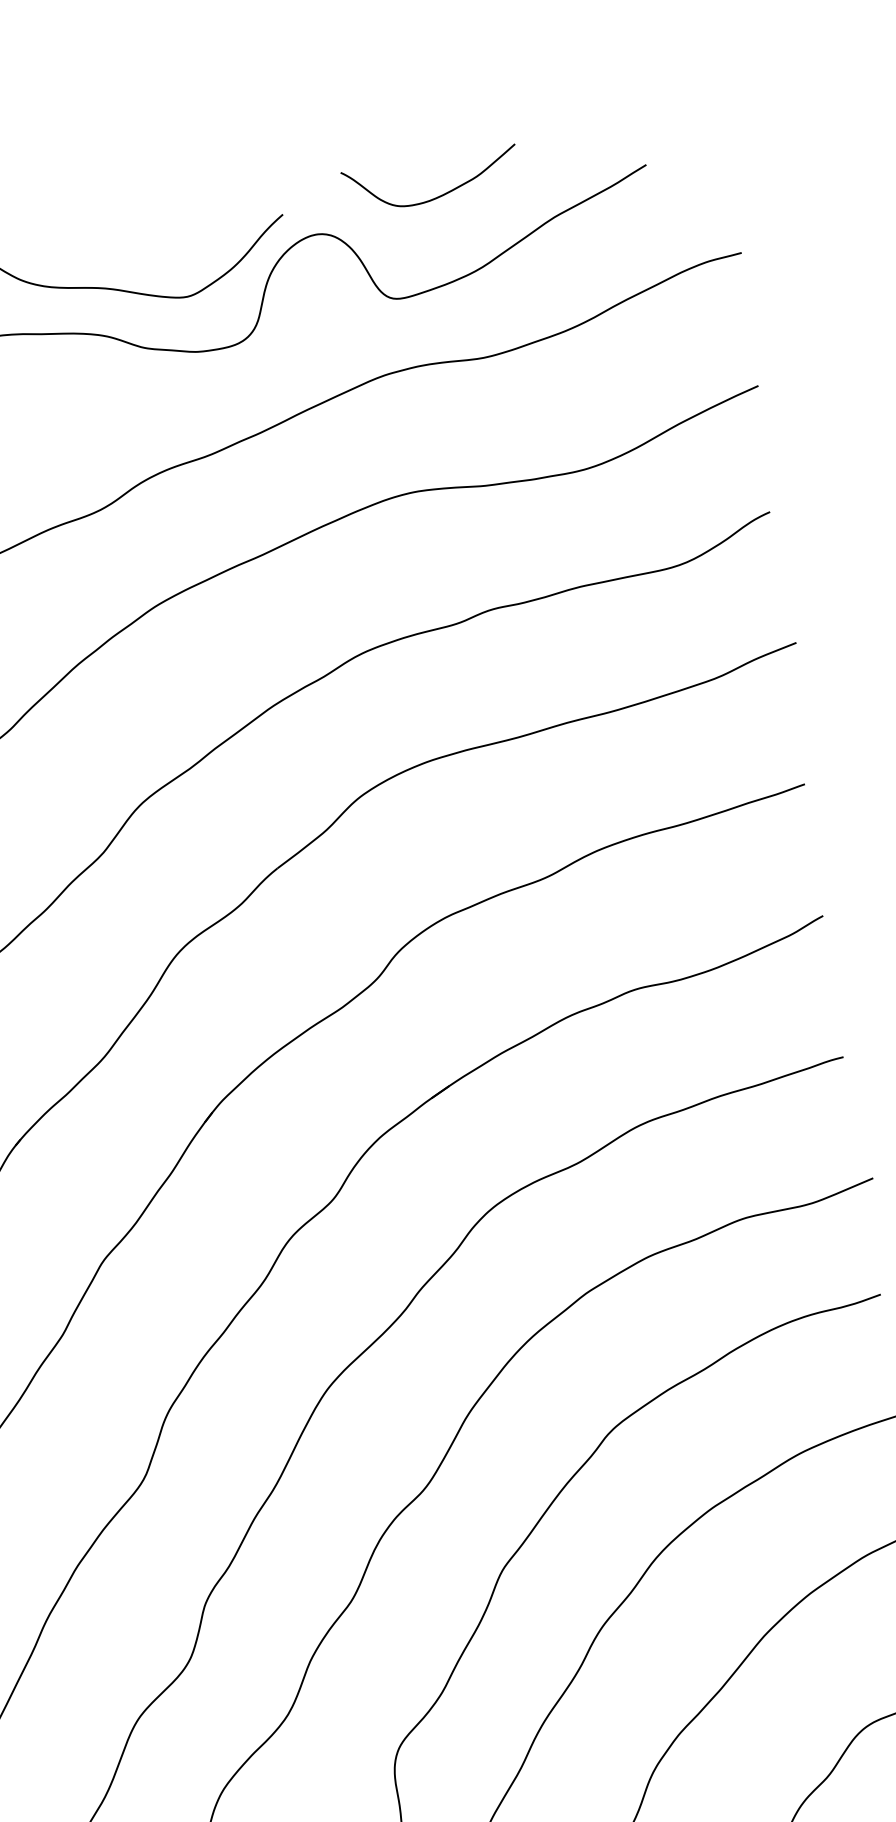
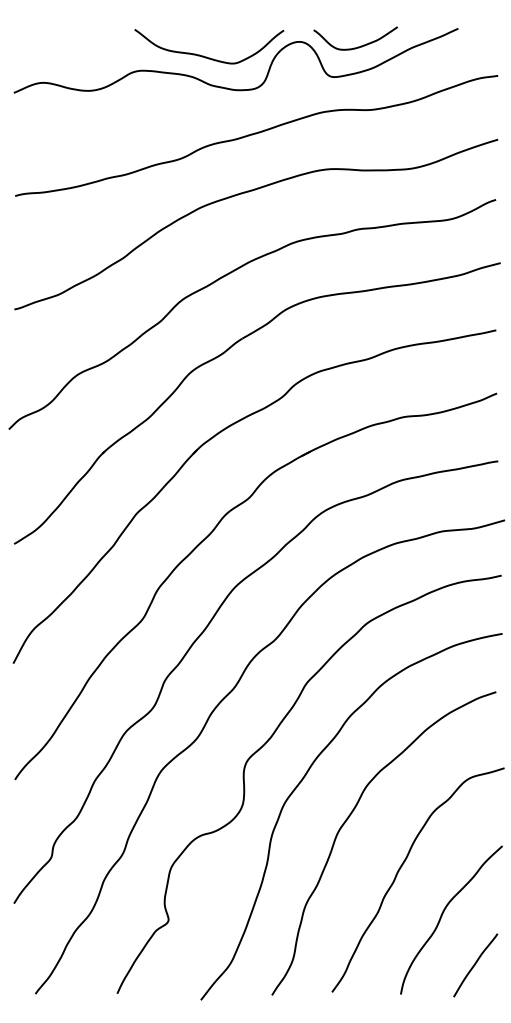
curve: (436, 195) -> (357, 46), moved

